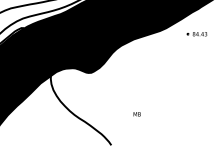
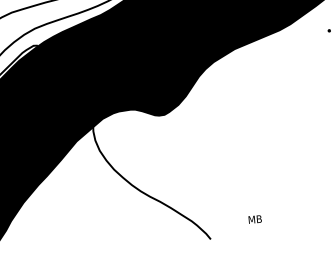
text: (136, 114) -> (253, 219), moved

